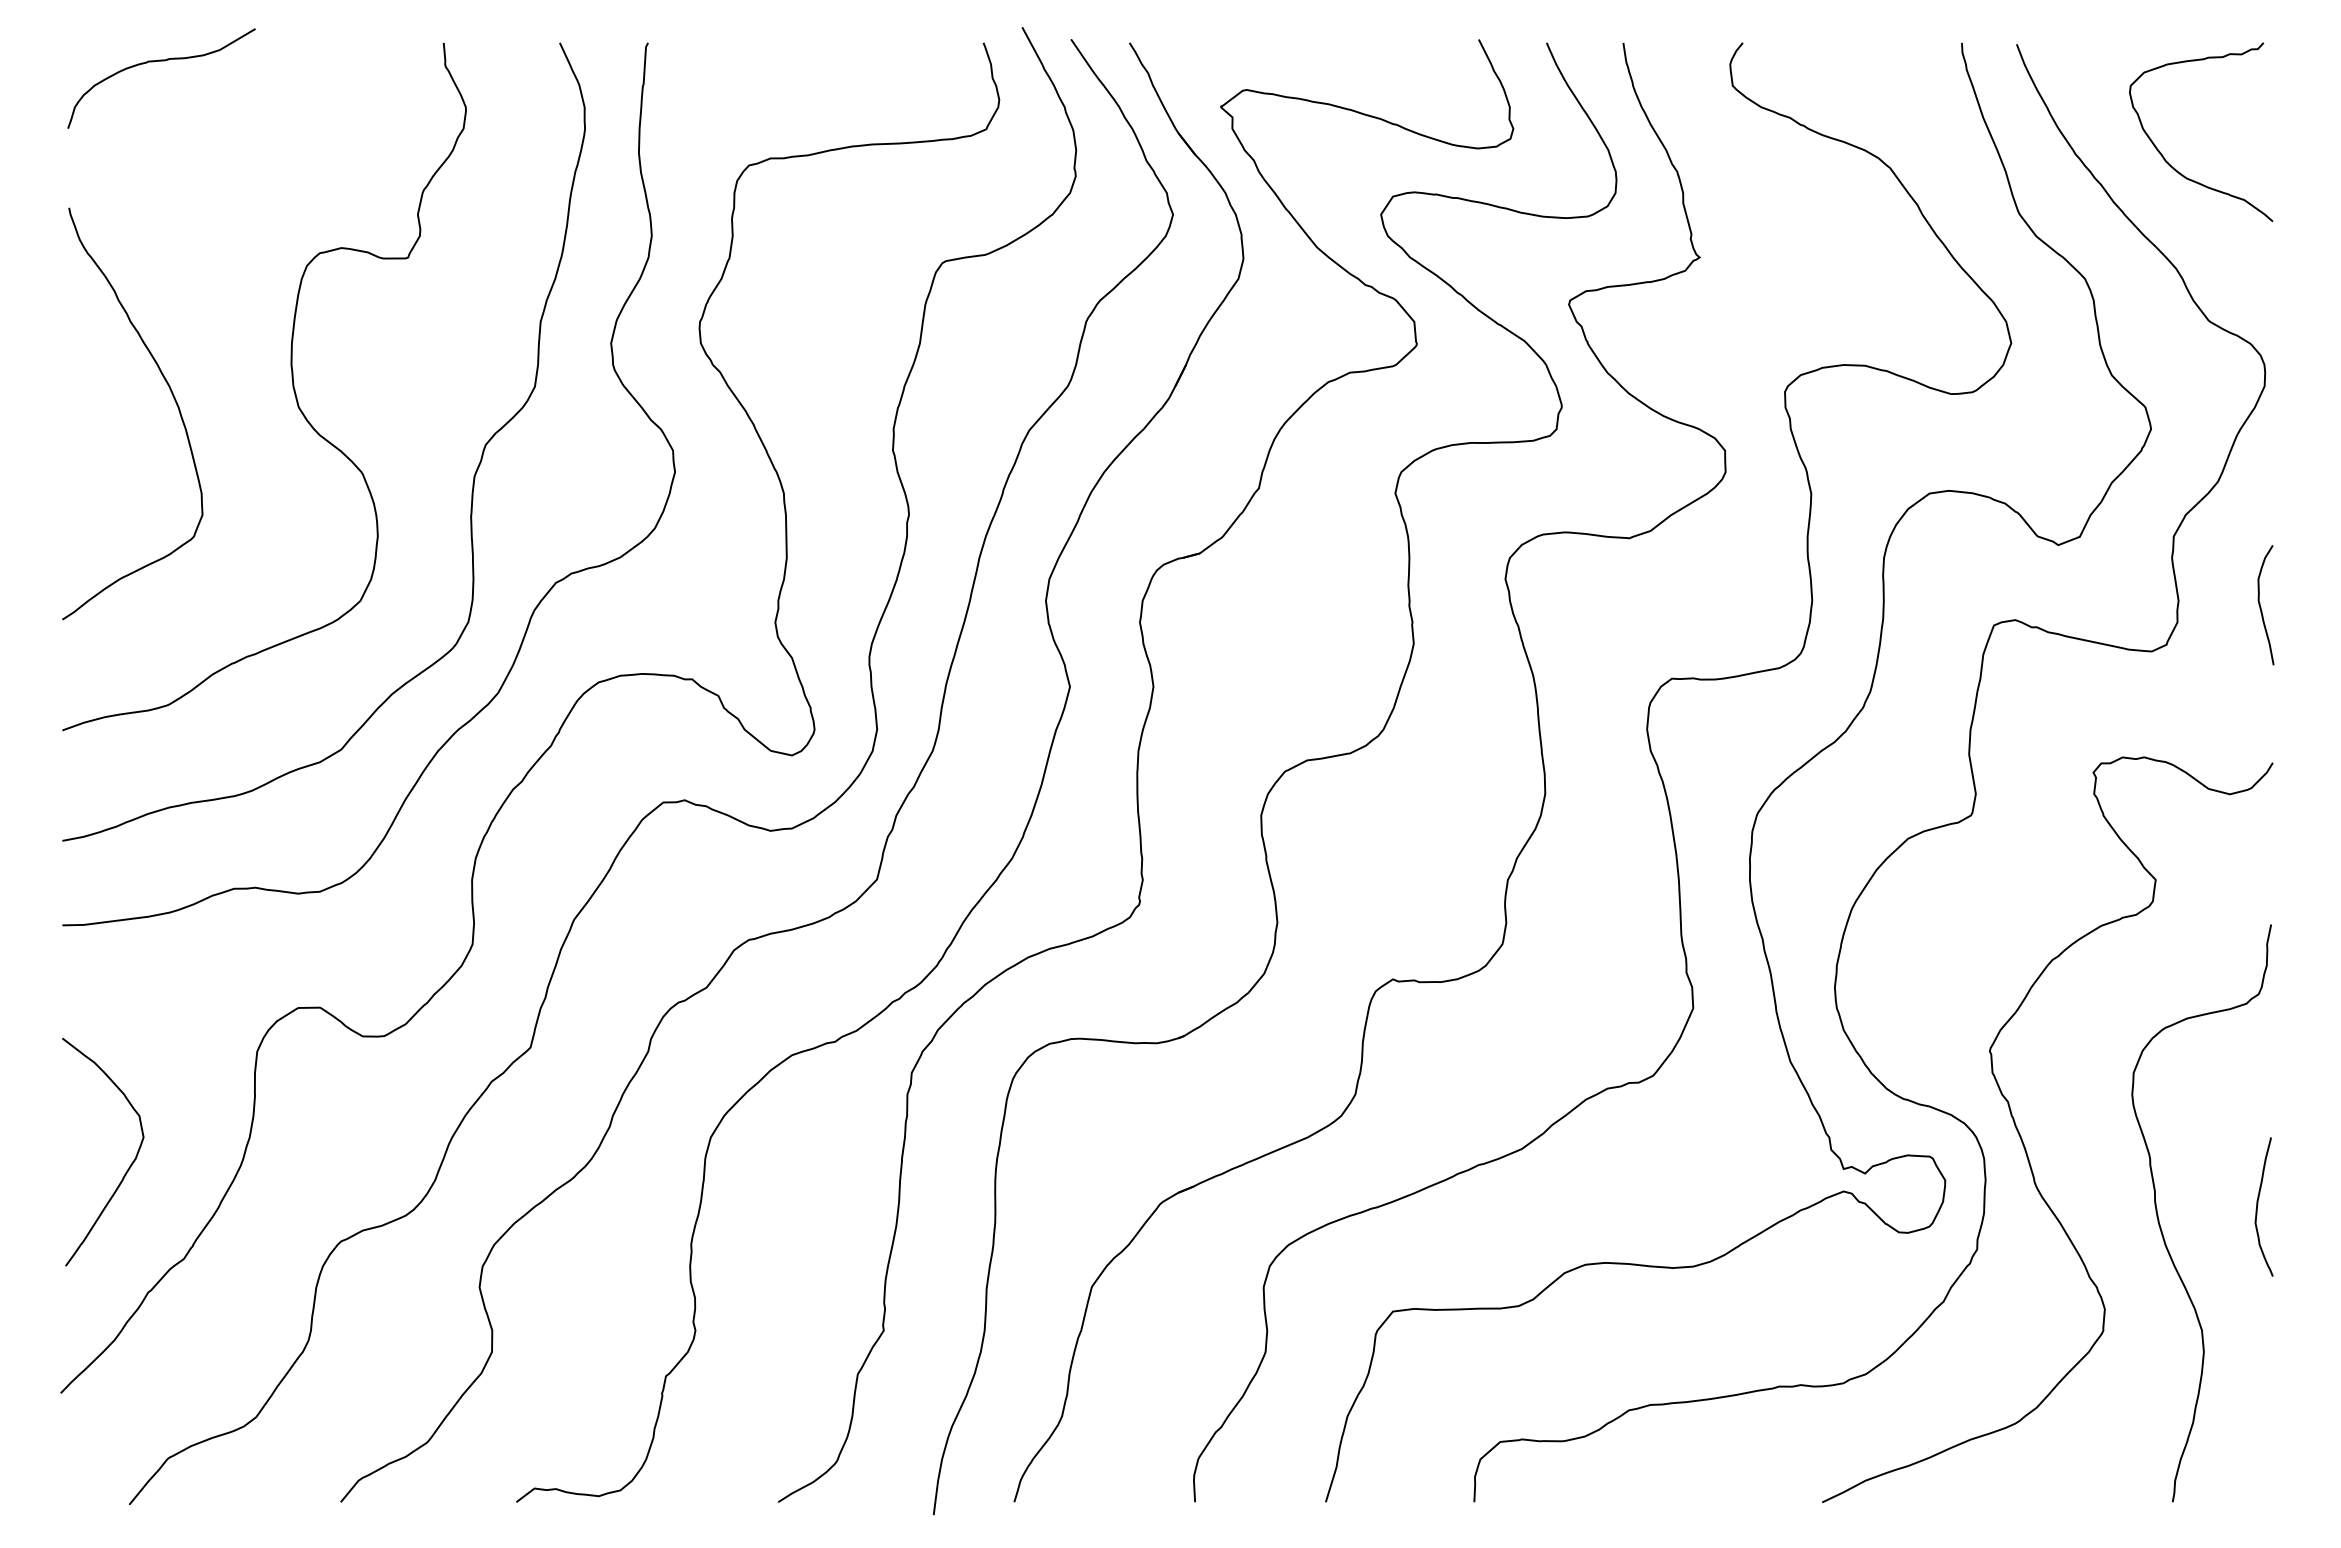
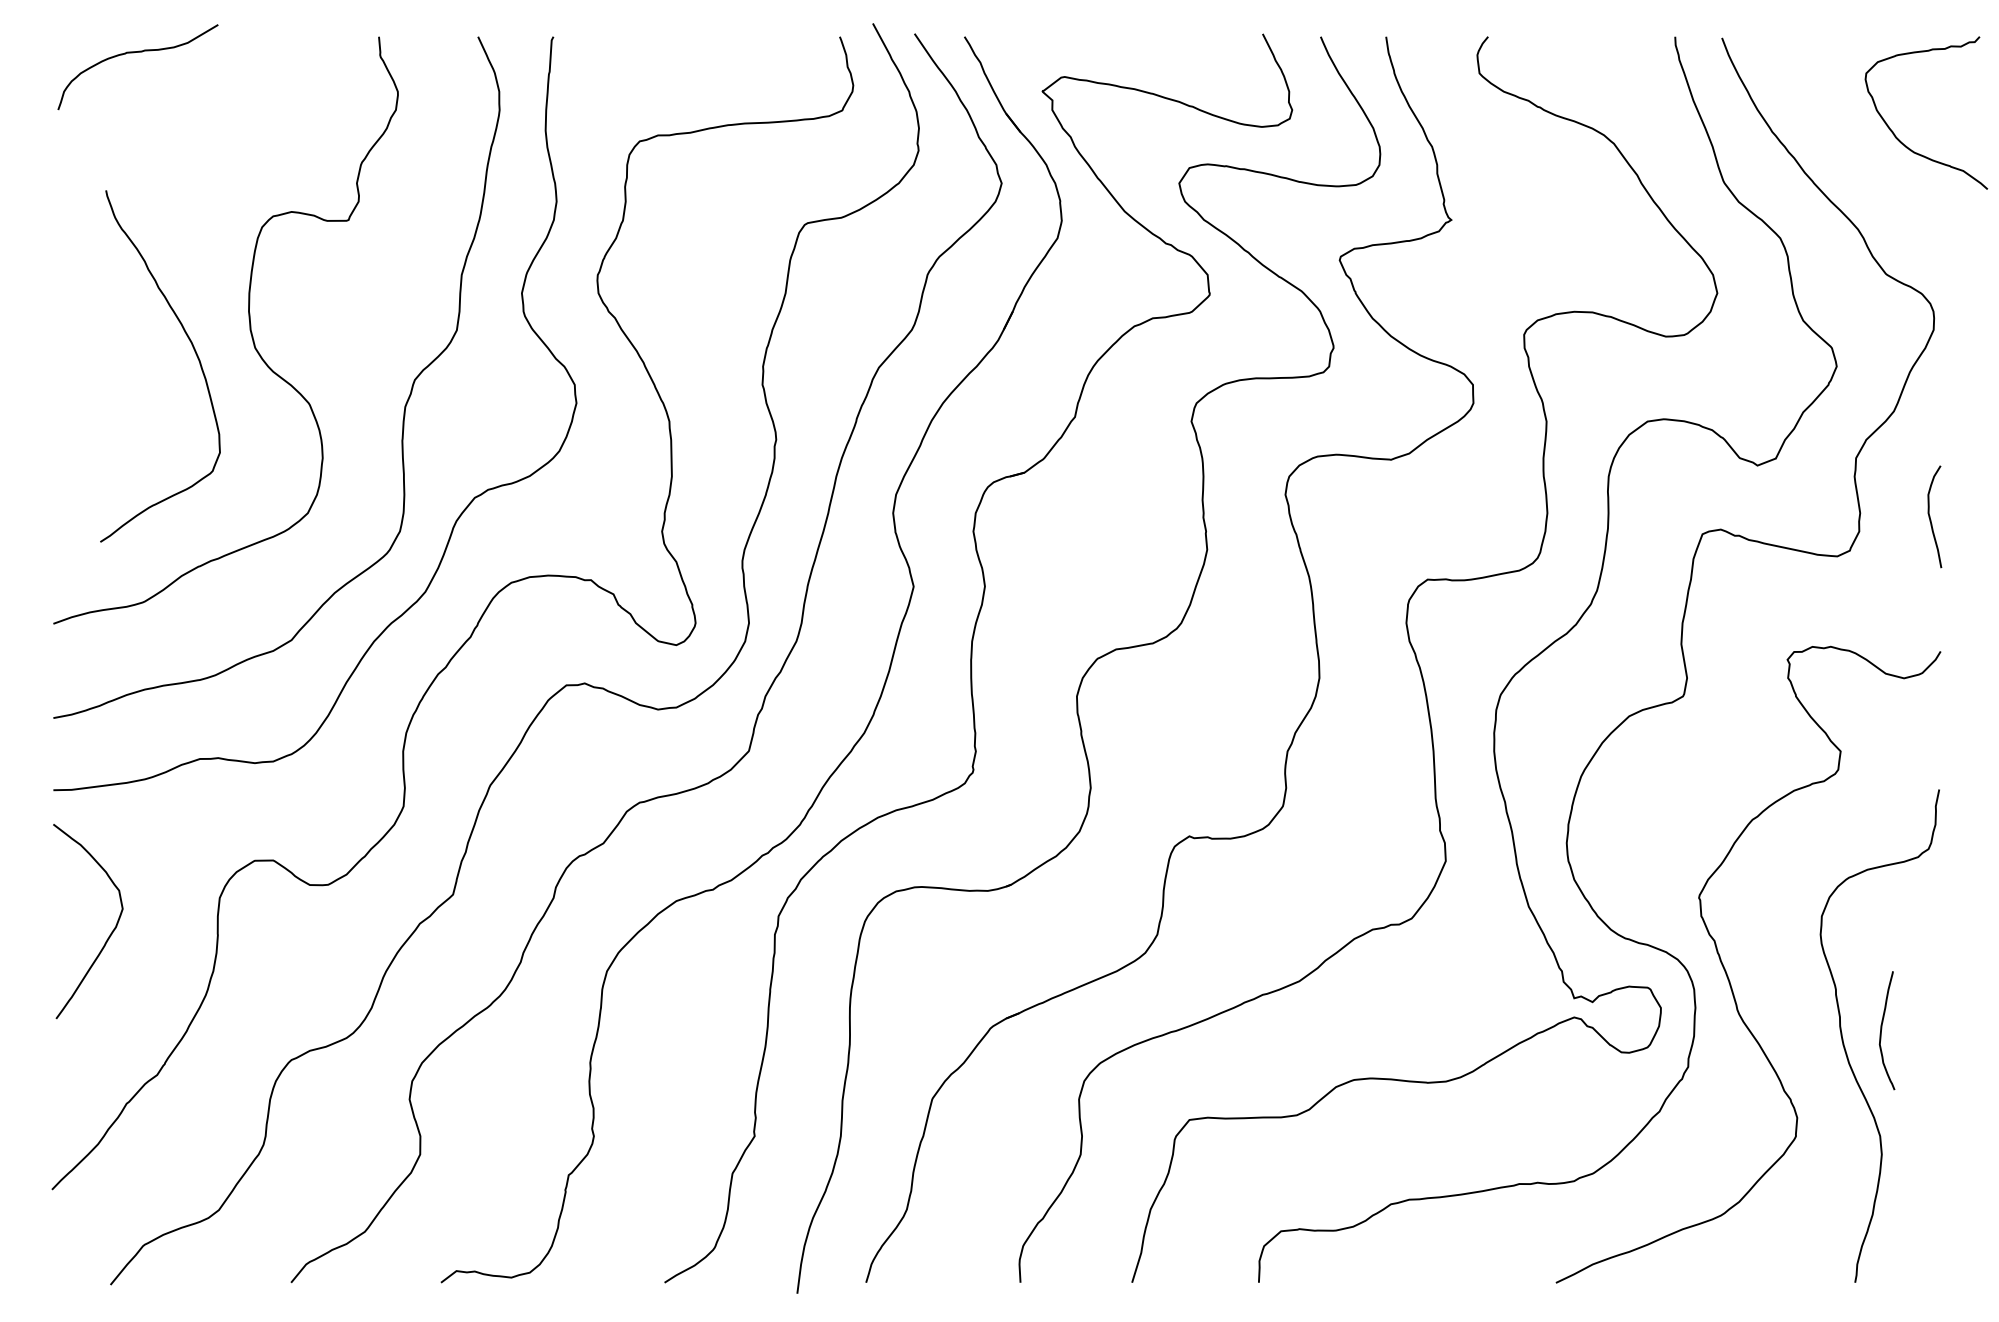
curve: (2165, 158) -> (1895, 135), moved
curve: (172, 396) -> (194, 351), moved
curve: (128, 1167) -> (109, 934), moved
curve: (2258, 1204) -> (1882, 1028), moved

